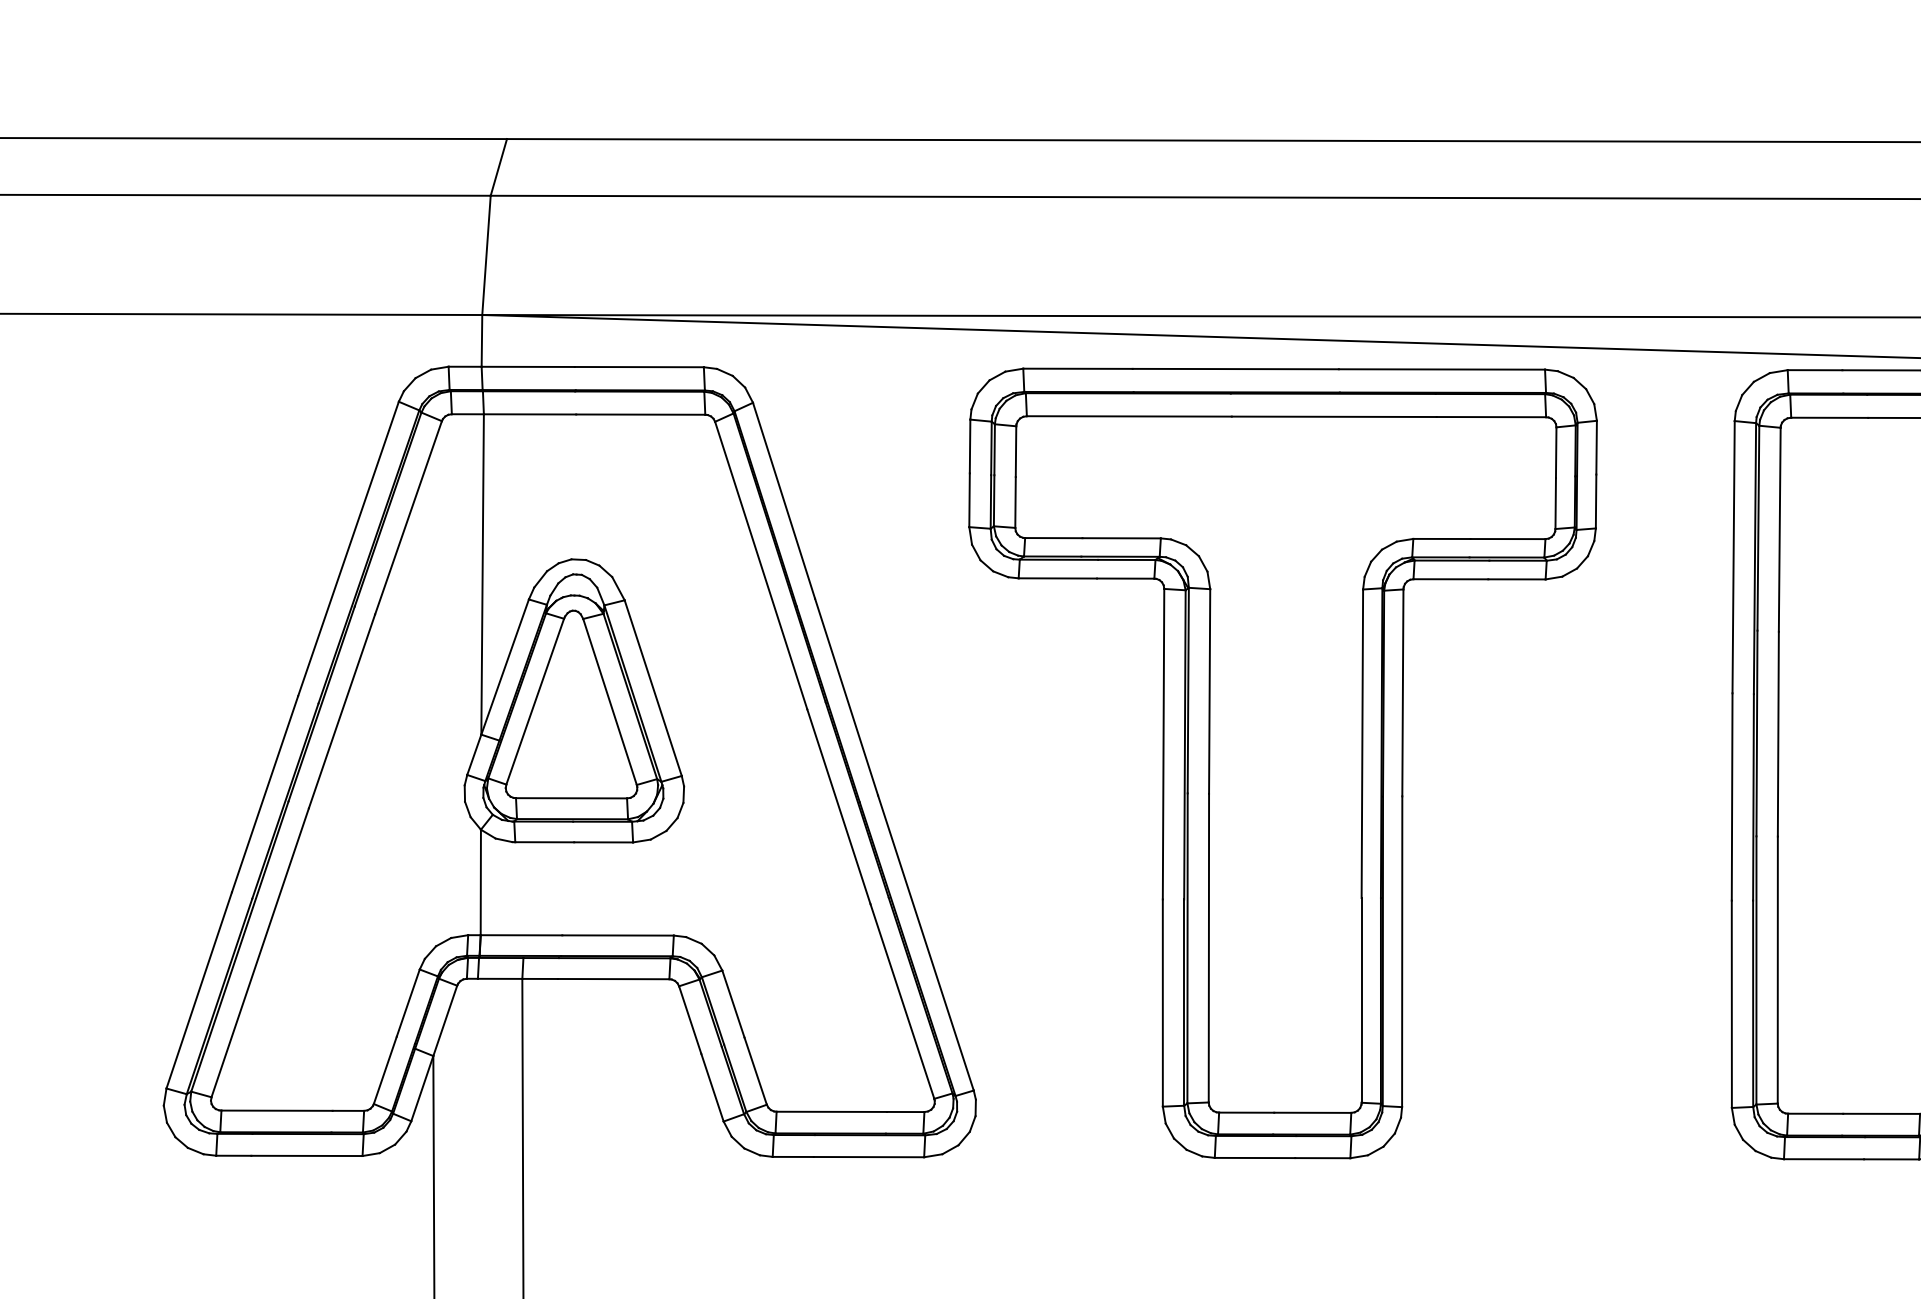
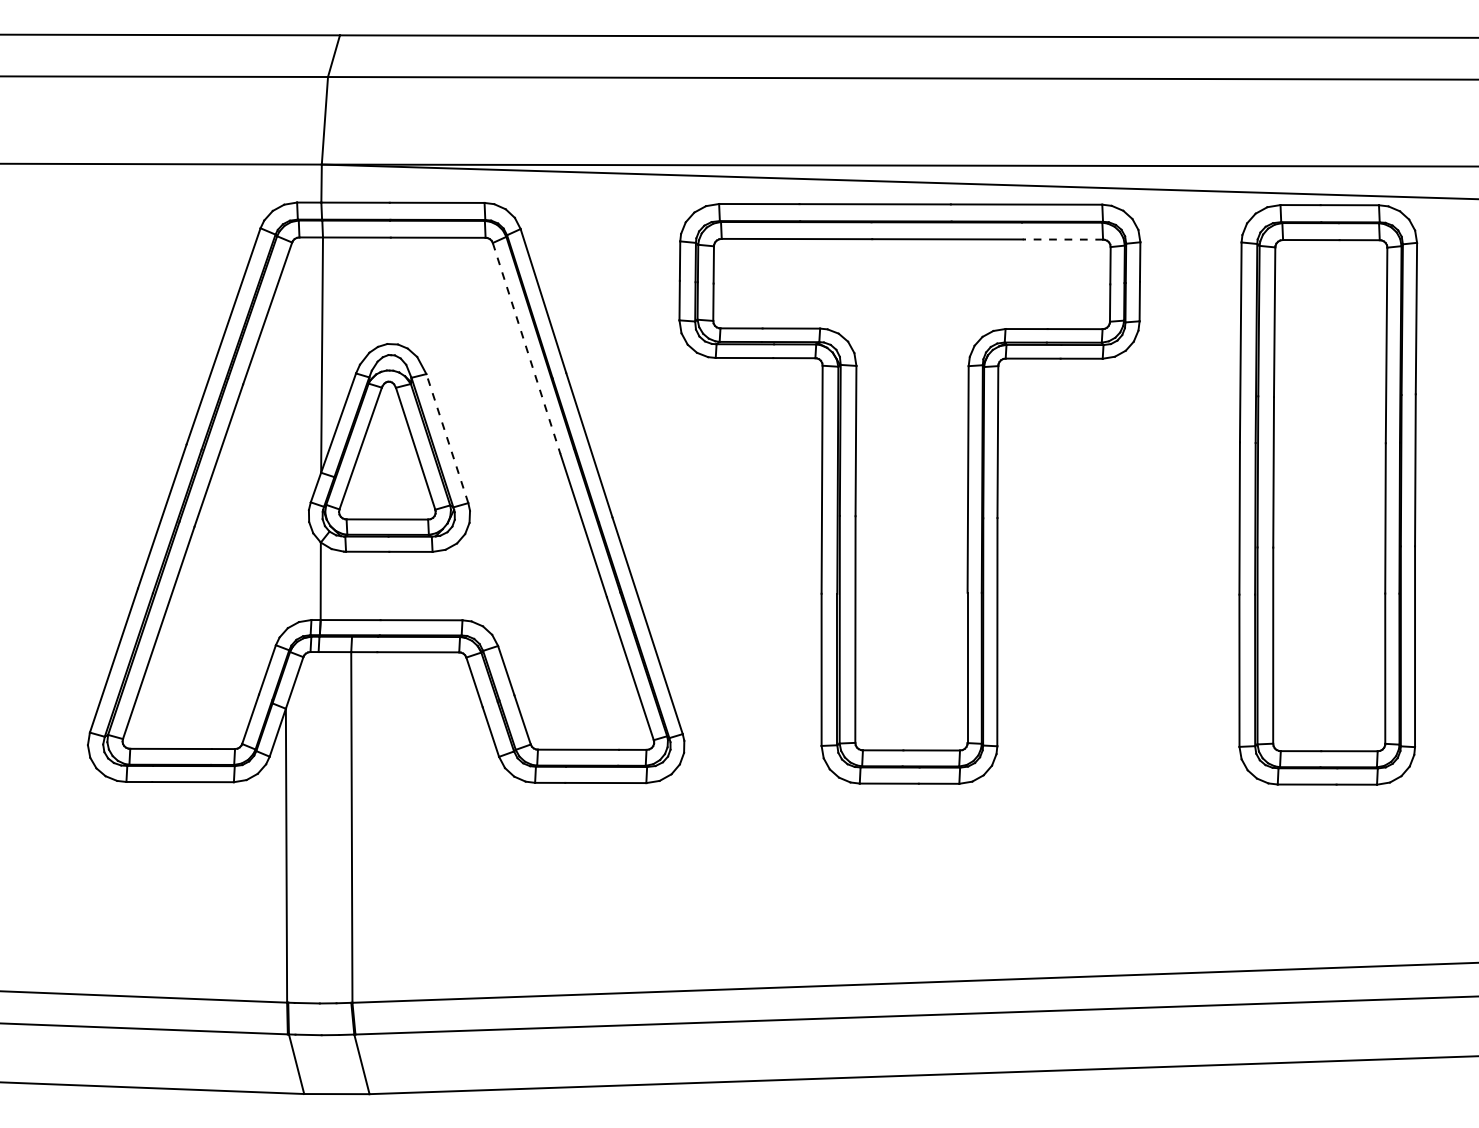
line: (1490, 417) -> (1062, 239), solid -> dashed
line: (760, 565) -> (526, 348), solid -> dashed
line: (653, 688) -> (447, 438), solid -> dashed

